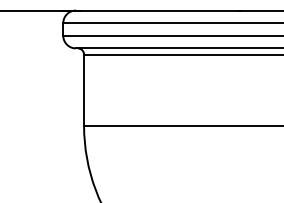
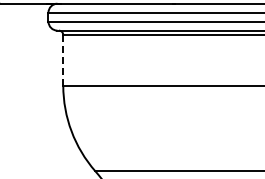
line: (84, 90) -> (63, 60), solid -> dashed

